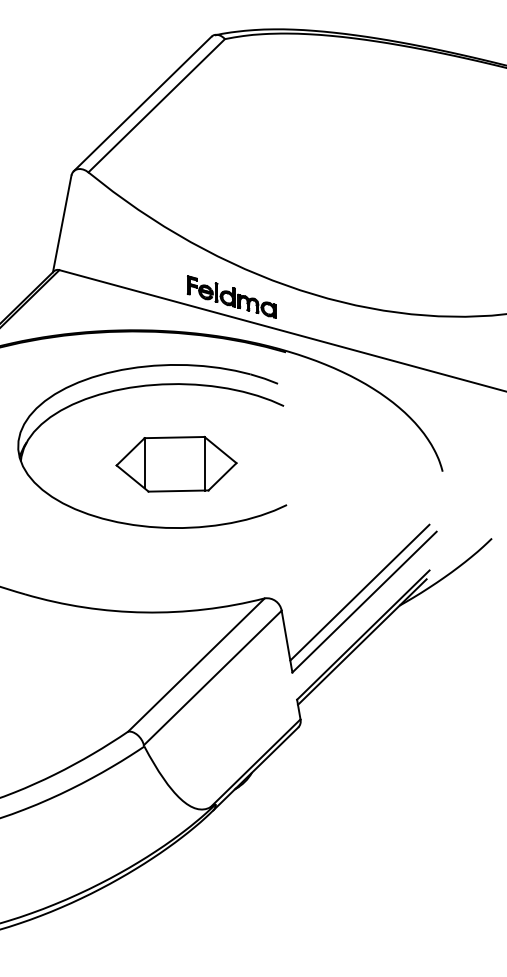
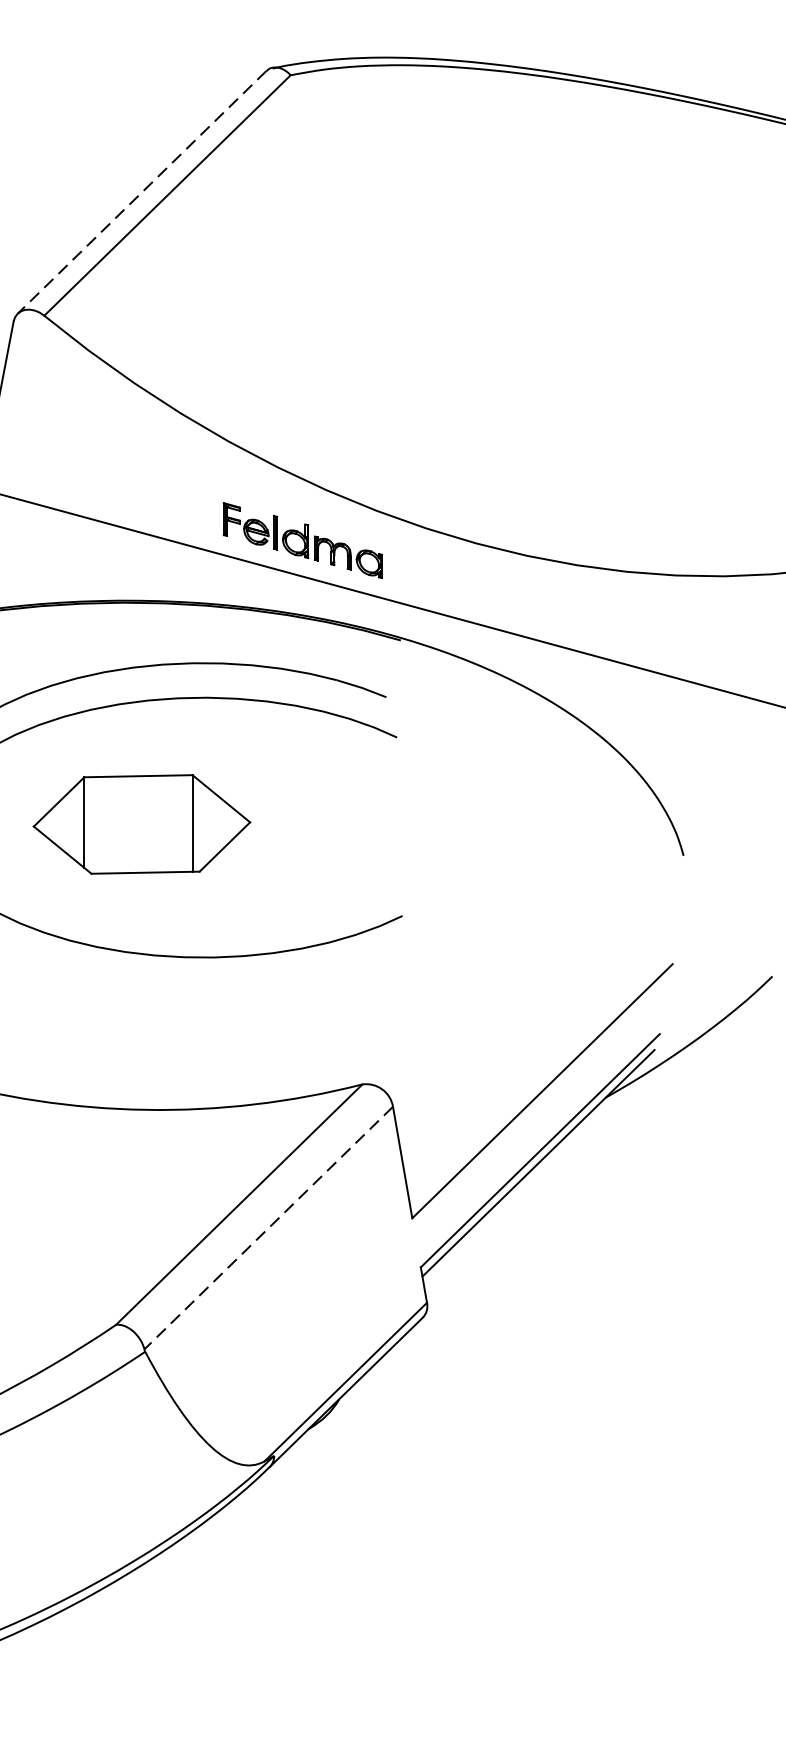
line: (142, 104) -> (141, 193), solid -> dashed
part: (176, 463) -> (141, 823), moved
line: (359, 592) -> (533, 1073), removed
line: (212, 678) -> (268, 1229), solid -> dashed

